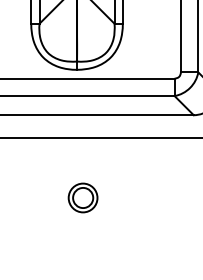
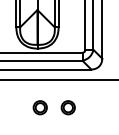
part: (142, 197) -> (67, 107), added

